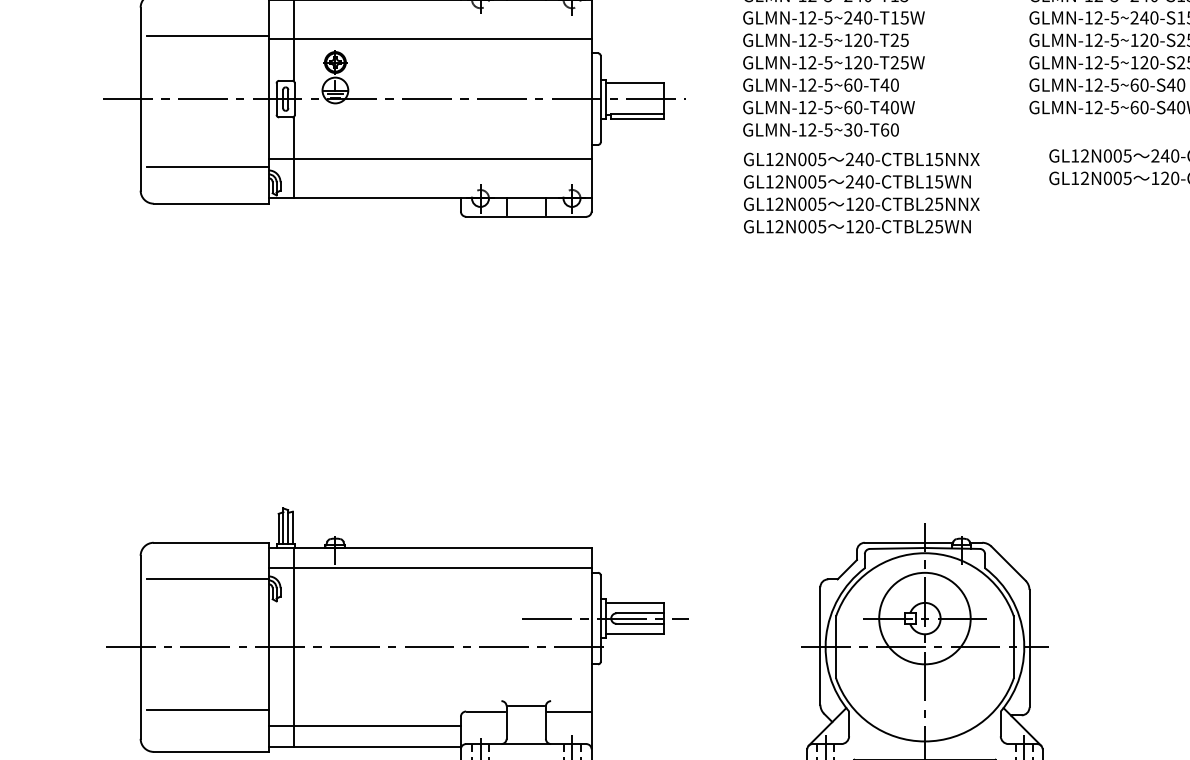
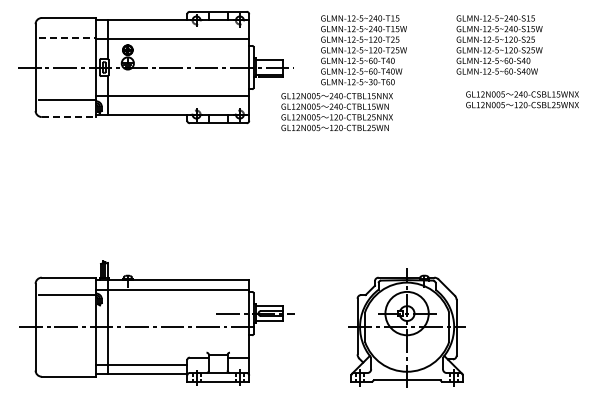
line: (207, 35) -> (67, 37), solid -> dashed
text: (860, 194) -> (336, 112), moved
line: (212, 204) -> (69, 117), solid -> dashed
line: (207, 709) -> (67, 356), removed

